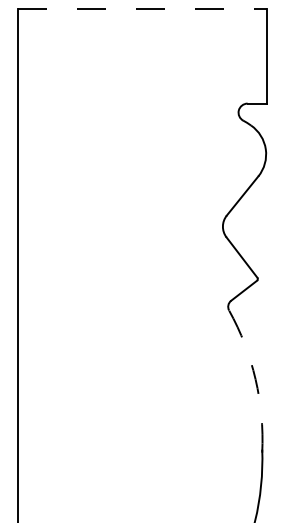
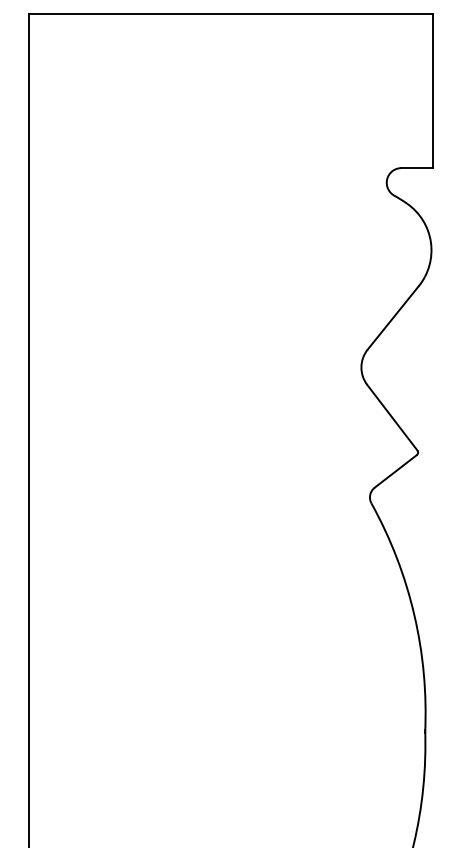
line: (142, 8) -> (231, 13), dashed -> solid
arc: (255, 379) -> (414, 615), dashed -> solid

